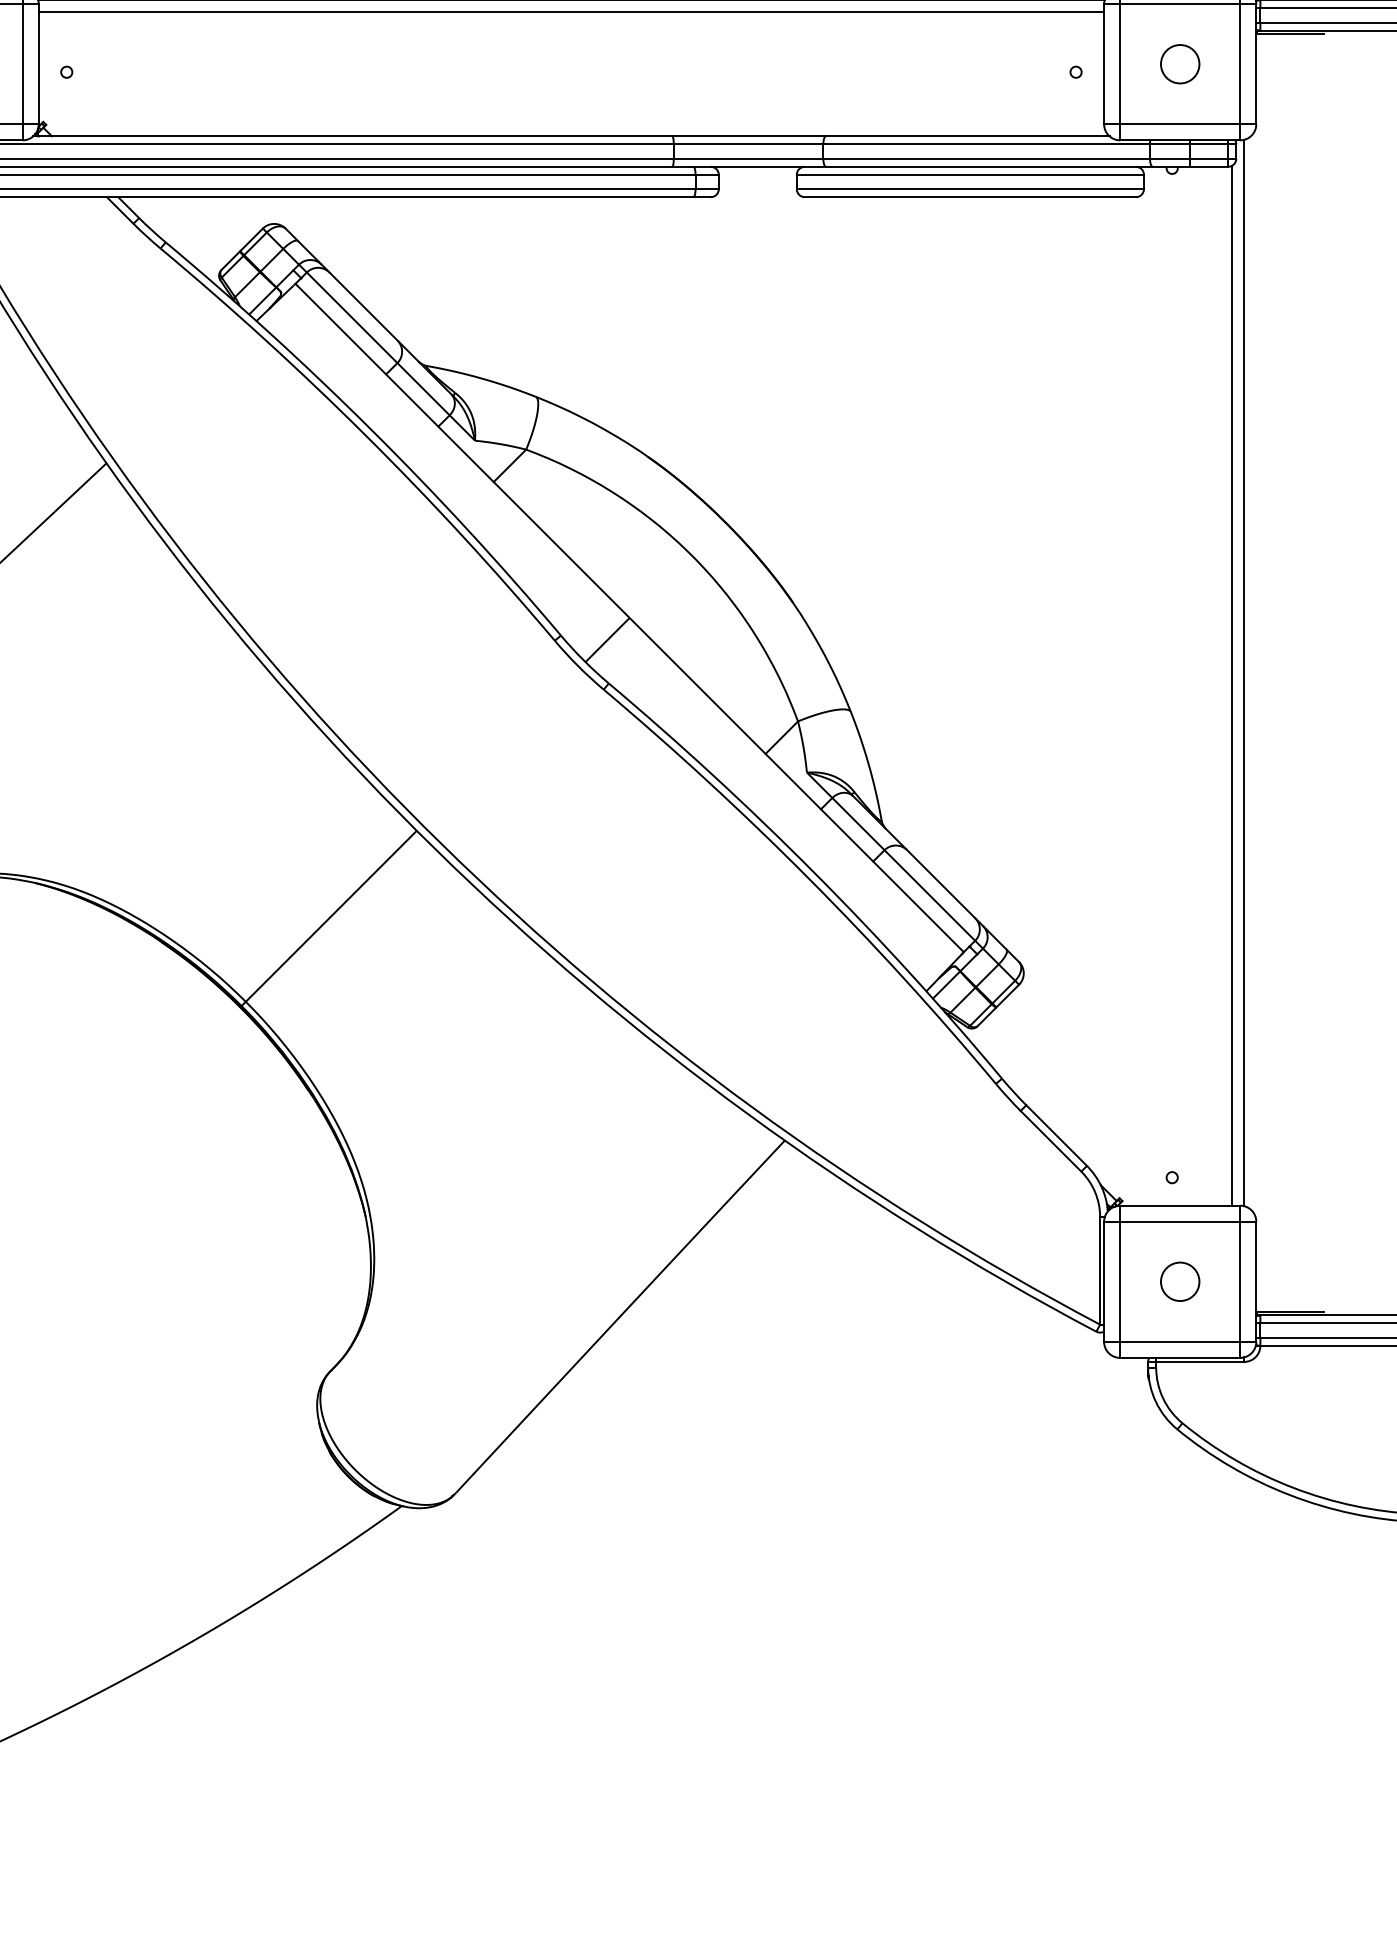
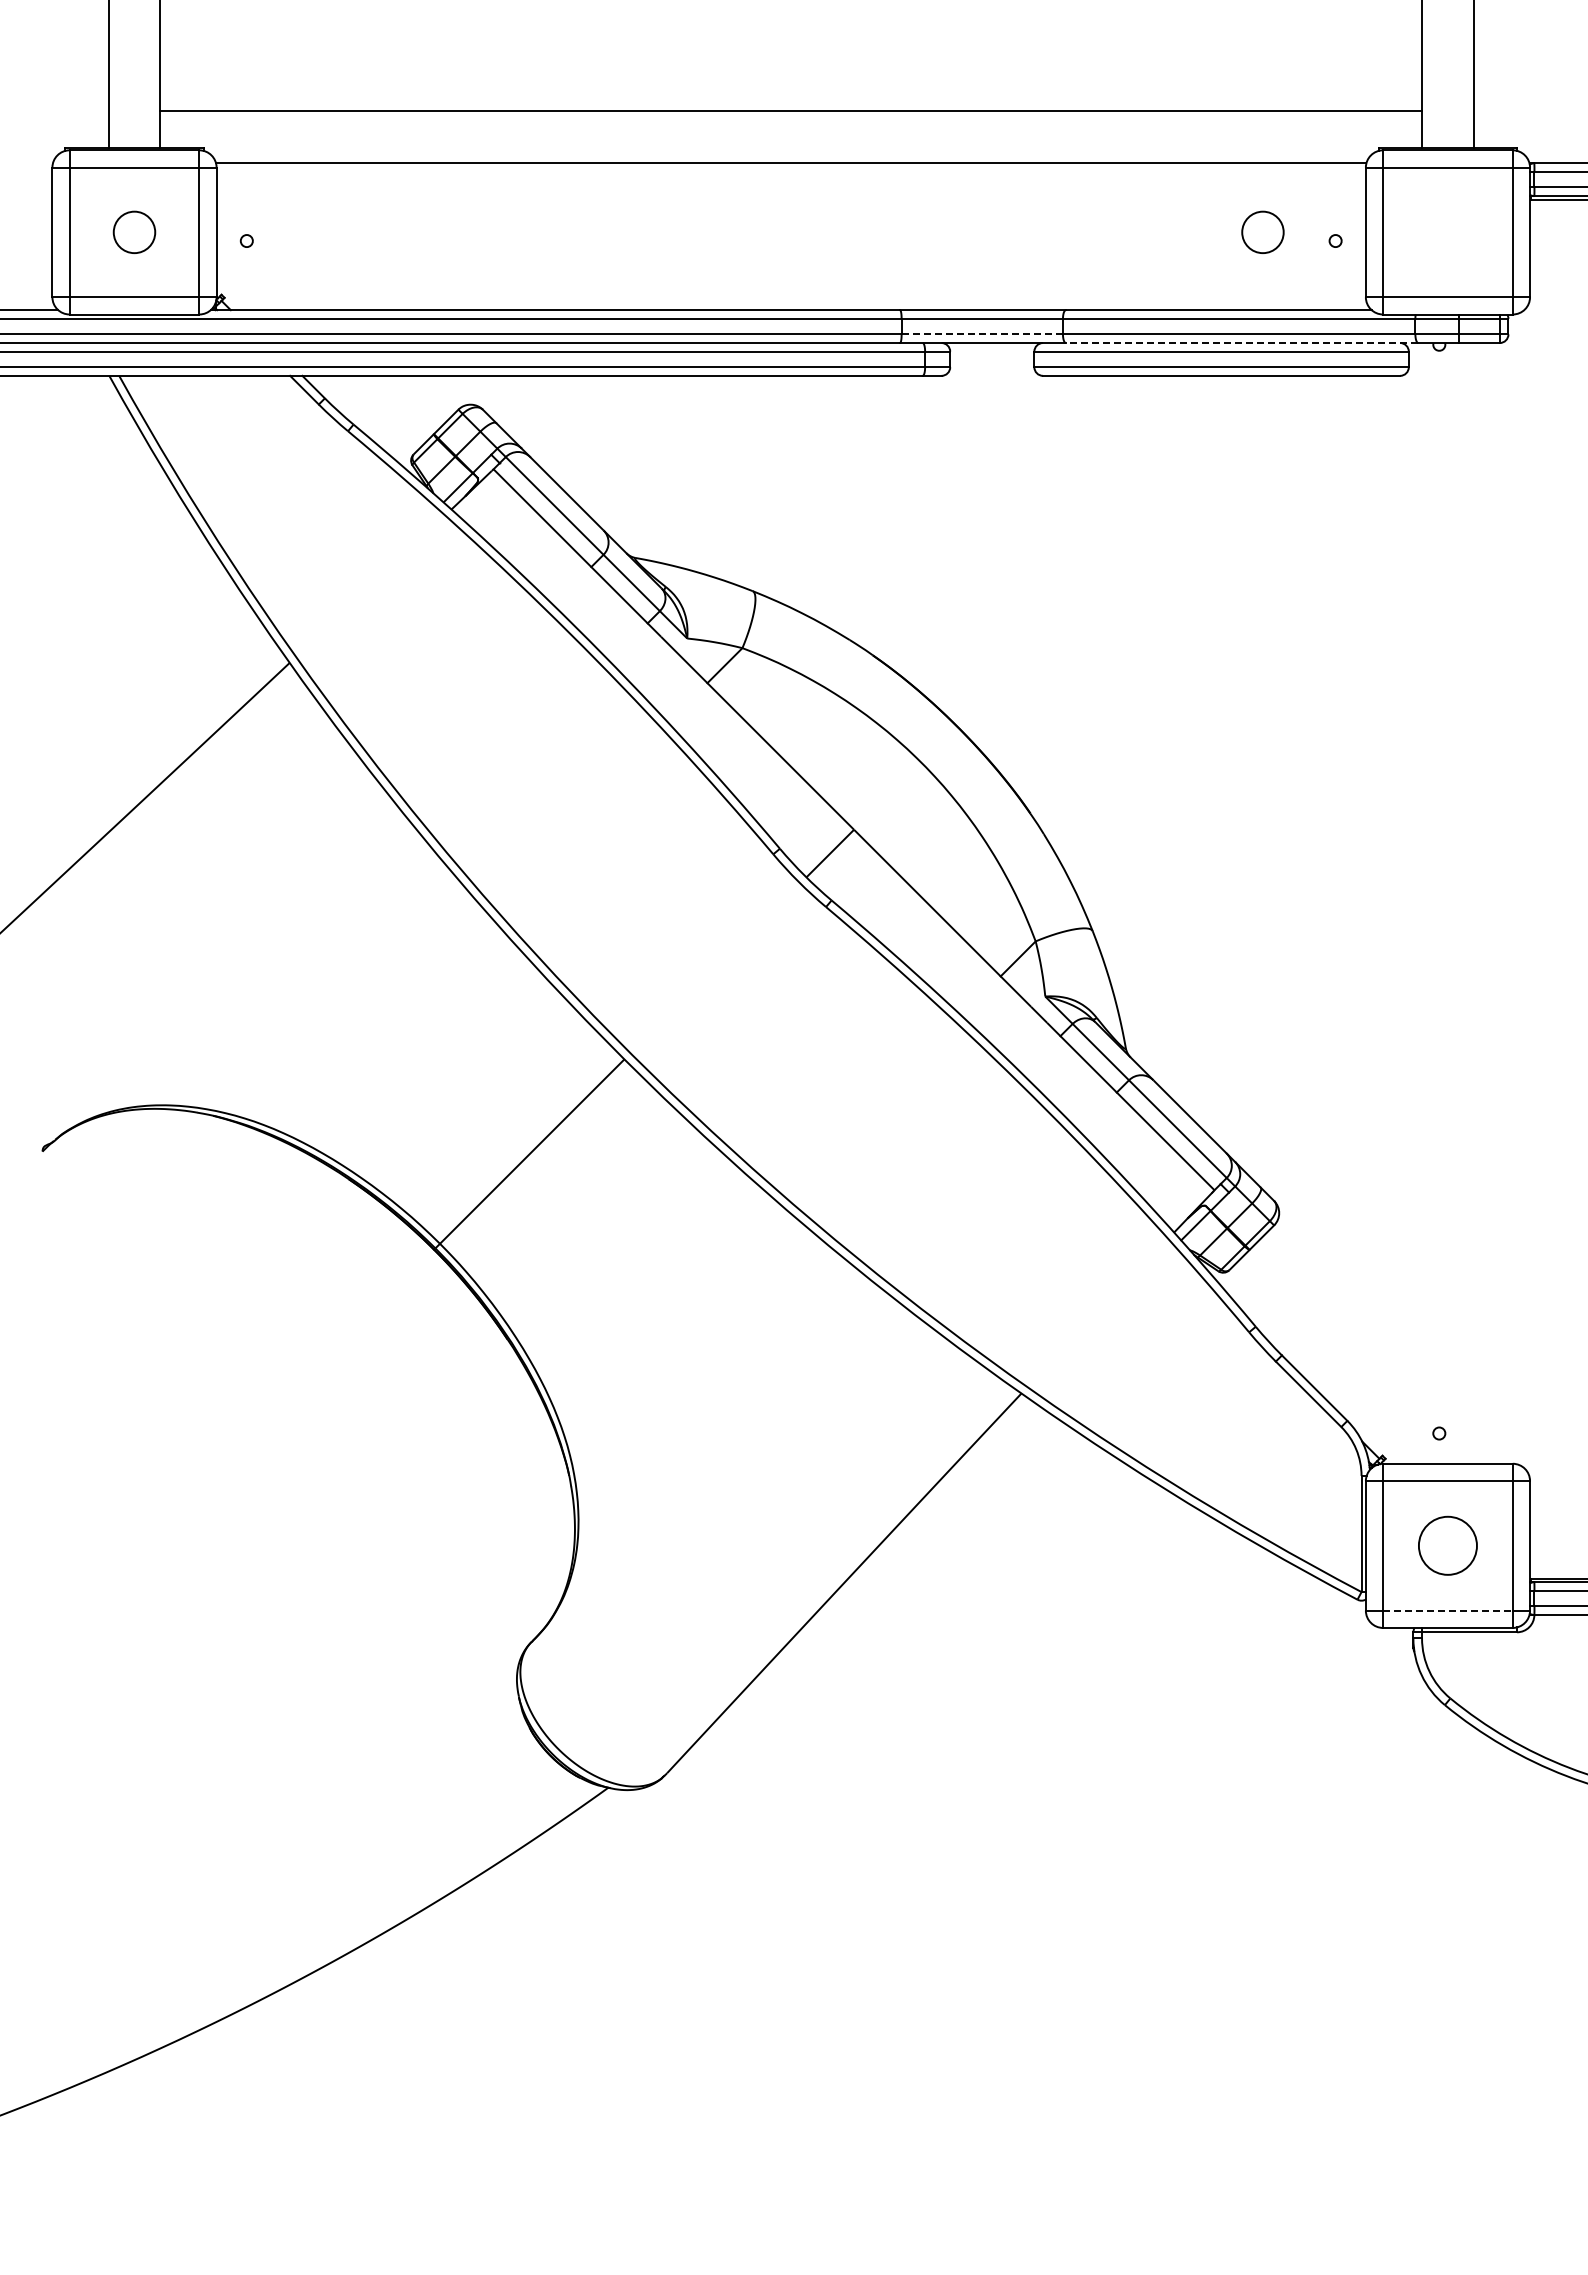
line: (570, 12) -> (790, 176), removed
circle: (1179, 63) -> (1262, 231), moved
line: (748, 158) -> (982, 334), solid -> dashed
line: (988, 167) -> (1241, 343), solid -> dashed
line: (1244, 672) -> (1517, 888), removed
line: (1231, 685) -> (1503, 902), removed
circle: (1179, 1281) -> (1447, 1545), size x1.4
line: (1179, 1341) -> (1447, 1610), solid -> dashed

